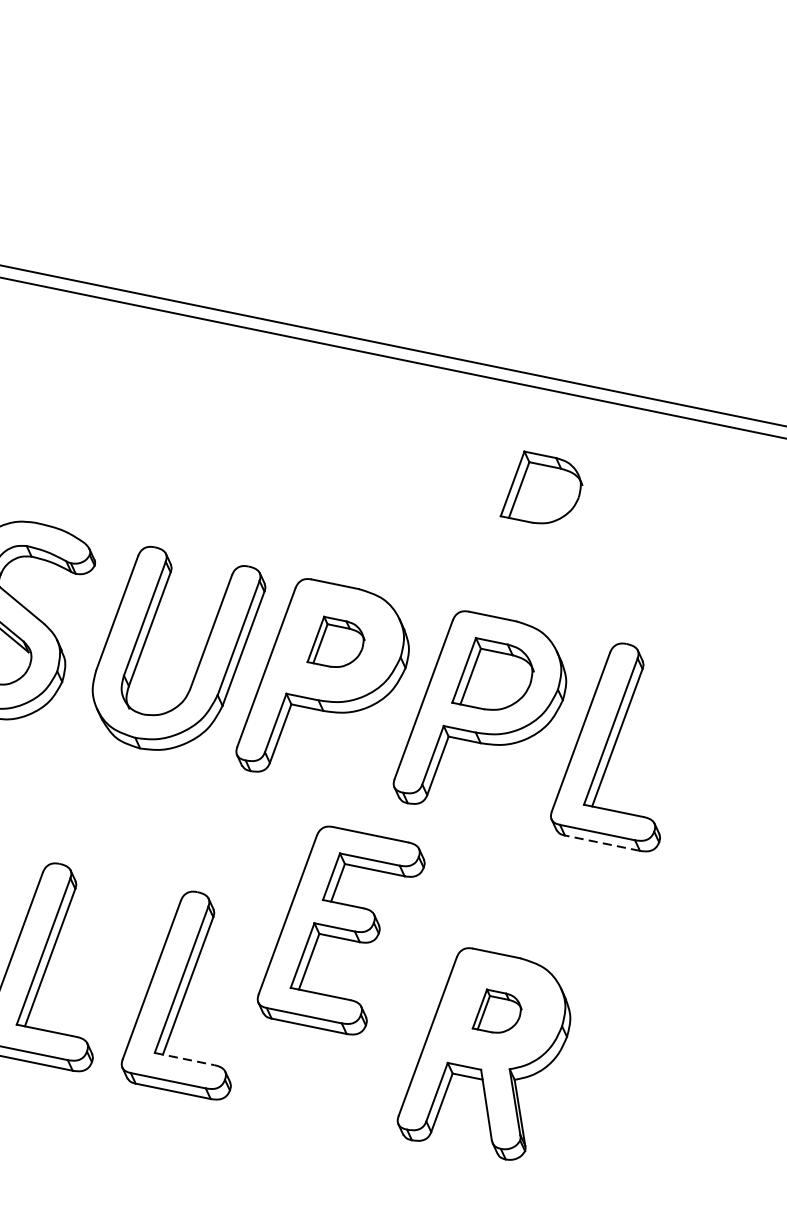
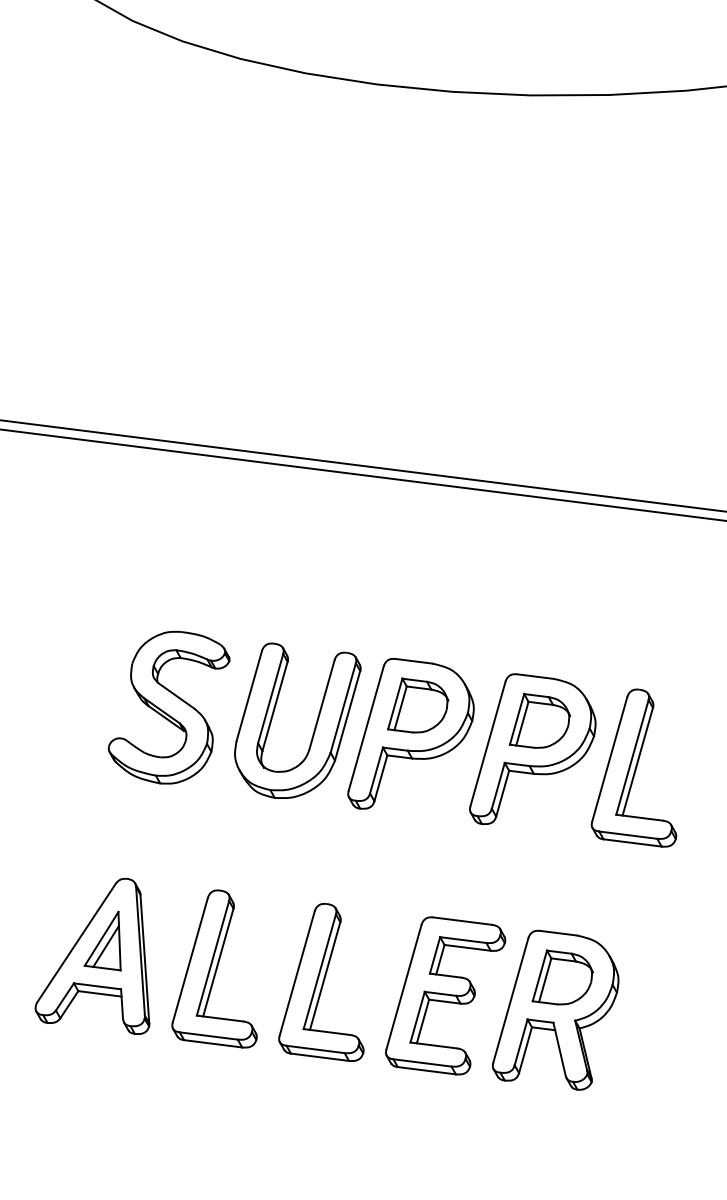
part: (541, 487) -> (565, 575), removed
part: (337, 642) -> (418, 705), size x1.43
line: (602, 842) -> (632, 842), dashed -> solid
part: (341, 930) -> (445, 995), moved
part: (497, 1011) -> (562, 977), size x1.67
line: (185, 1059) -> (327, 1032), dashed -> solid

